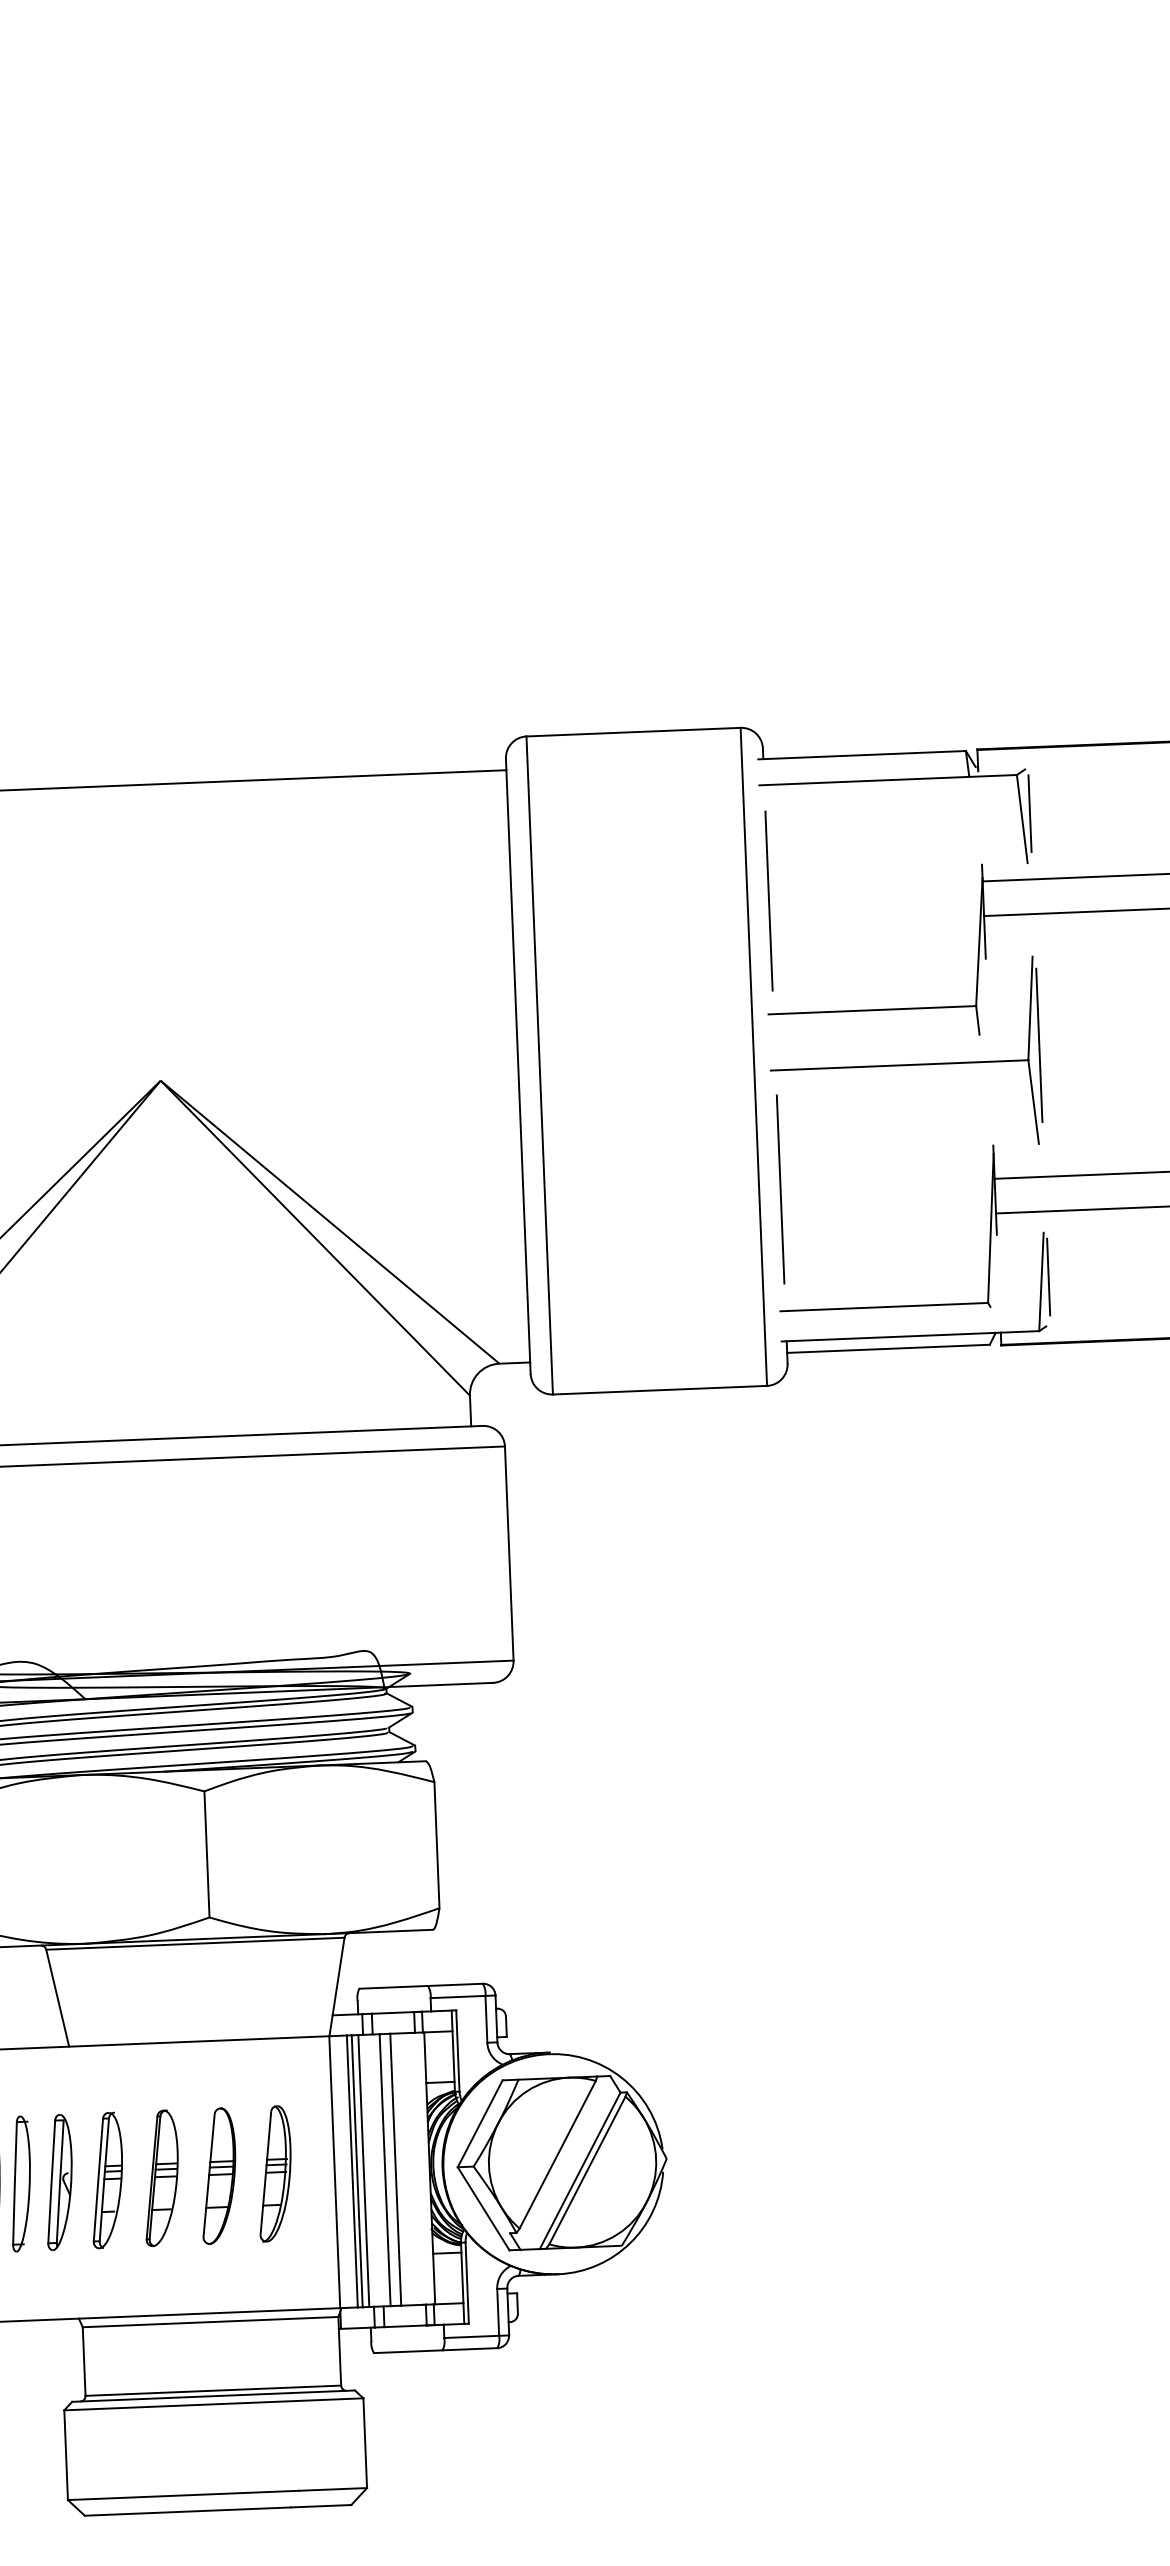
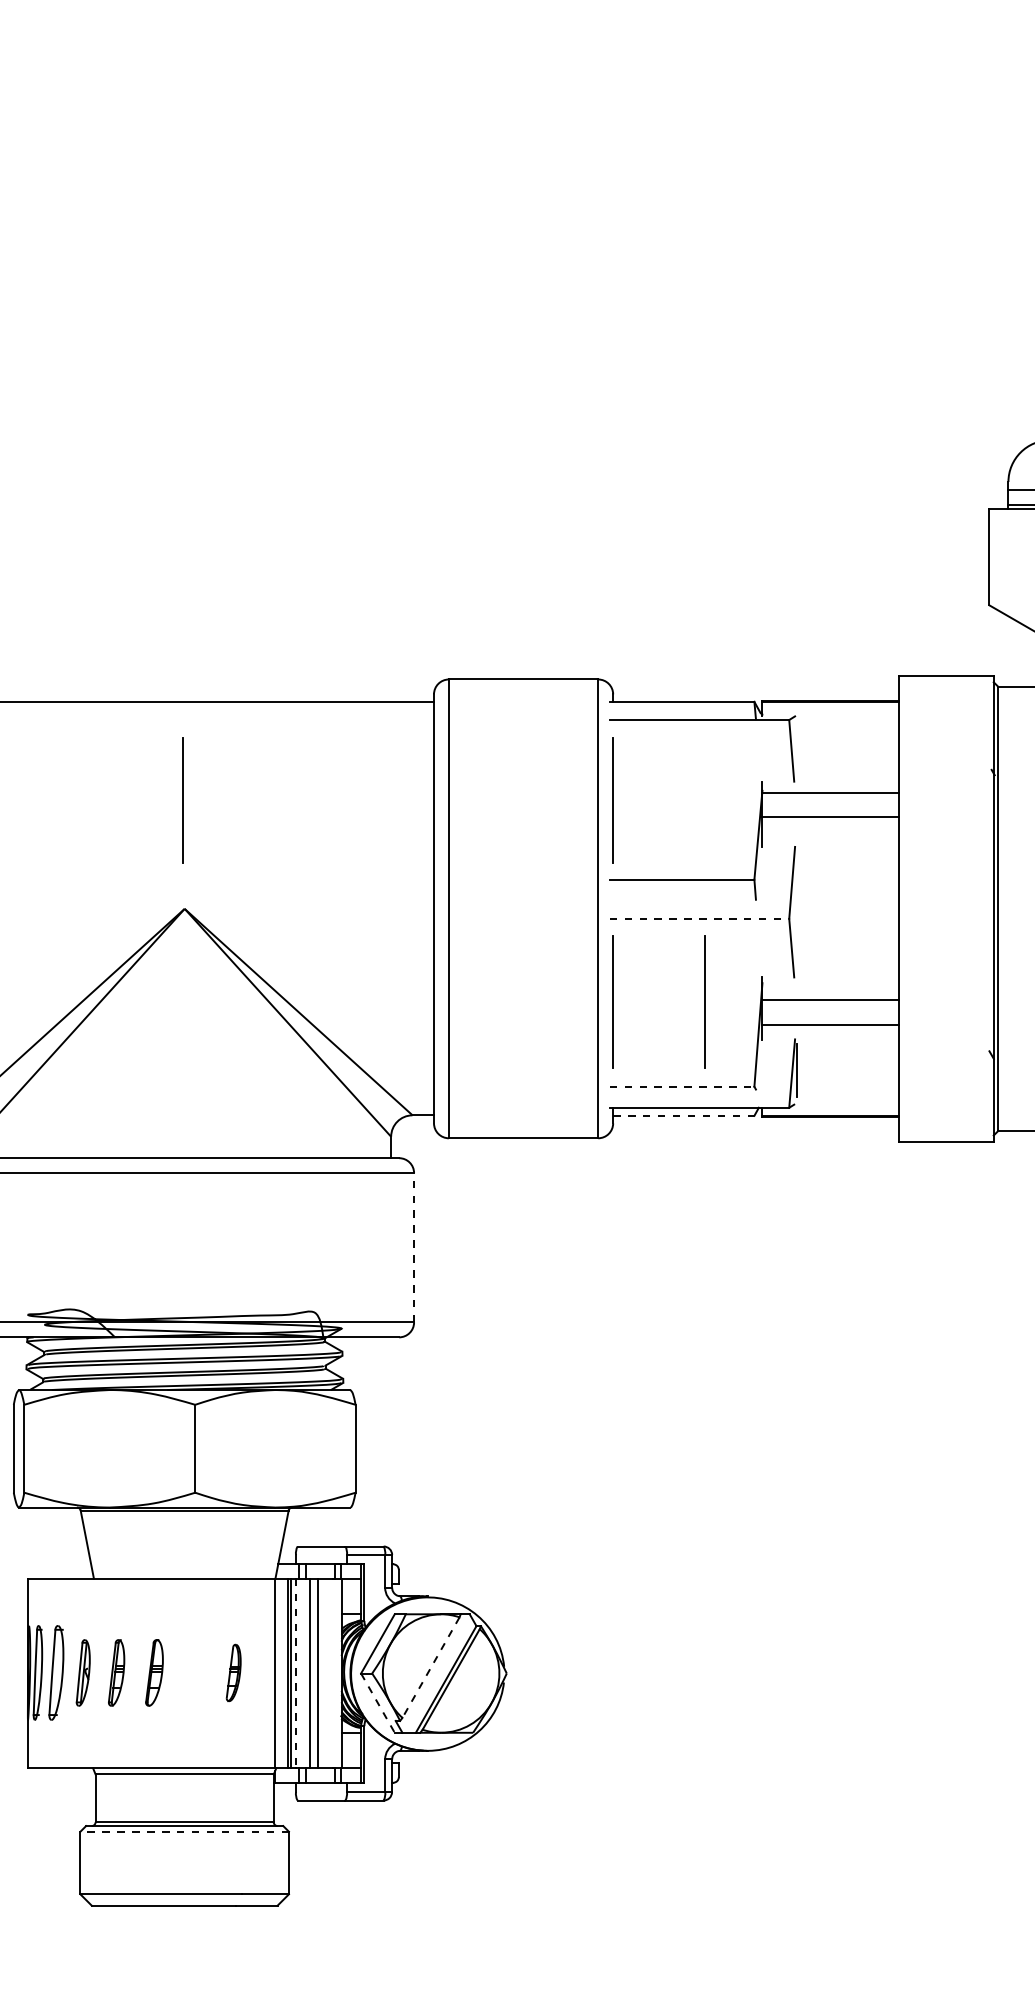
line: (1030, 813) -> (797, 747), removed
line: (151, 925) -> (182, 800), added
line: (1039, 1044) -> (797, 908), removed
line: (899, 1064) -> (699, 918), solid -> dashed
line: (911, 1183) -> (704, 1001), added
line: (884, 1306) -> (682, 1086), solid -> dashed
line: (888, 1348) -> (683, 1115), solid -> dashed
line: (509, 1553) -> (414, 1247), solid -> dashed
line: (558, 2154) -> (431, 1667), solid -> dashed
line: (363, 2170) -> (295, 1673), solid -> dashed
part: (274, 2173) -> (233, 1672), size x0.6
part: (218, 2175) -> (194, 1672), removed
part: (161, 2177) -> (154, 1672), size x0.7
part: (106, 2179) -> (116, 1672), size x0.7
part: (59, 2181) -> (83, 1672), size x0.7
line: (484, 2209) -> (378, 1703), solid -> dashed
line: (213, 2403) -> (184, 1831), solid -> dashed

